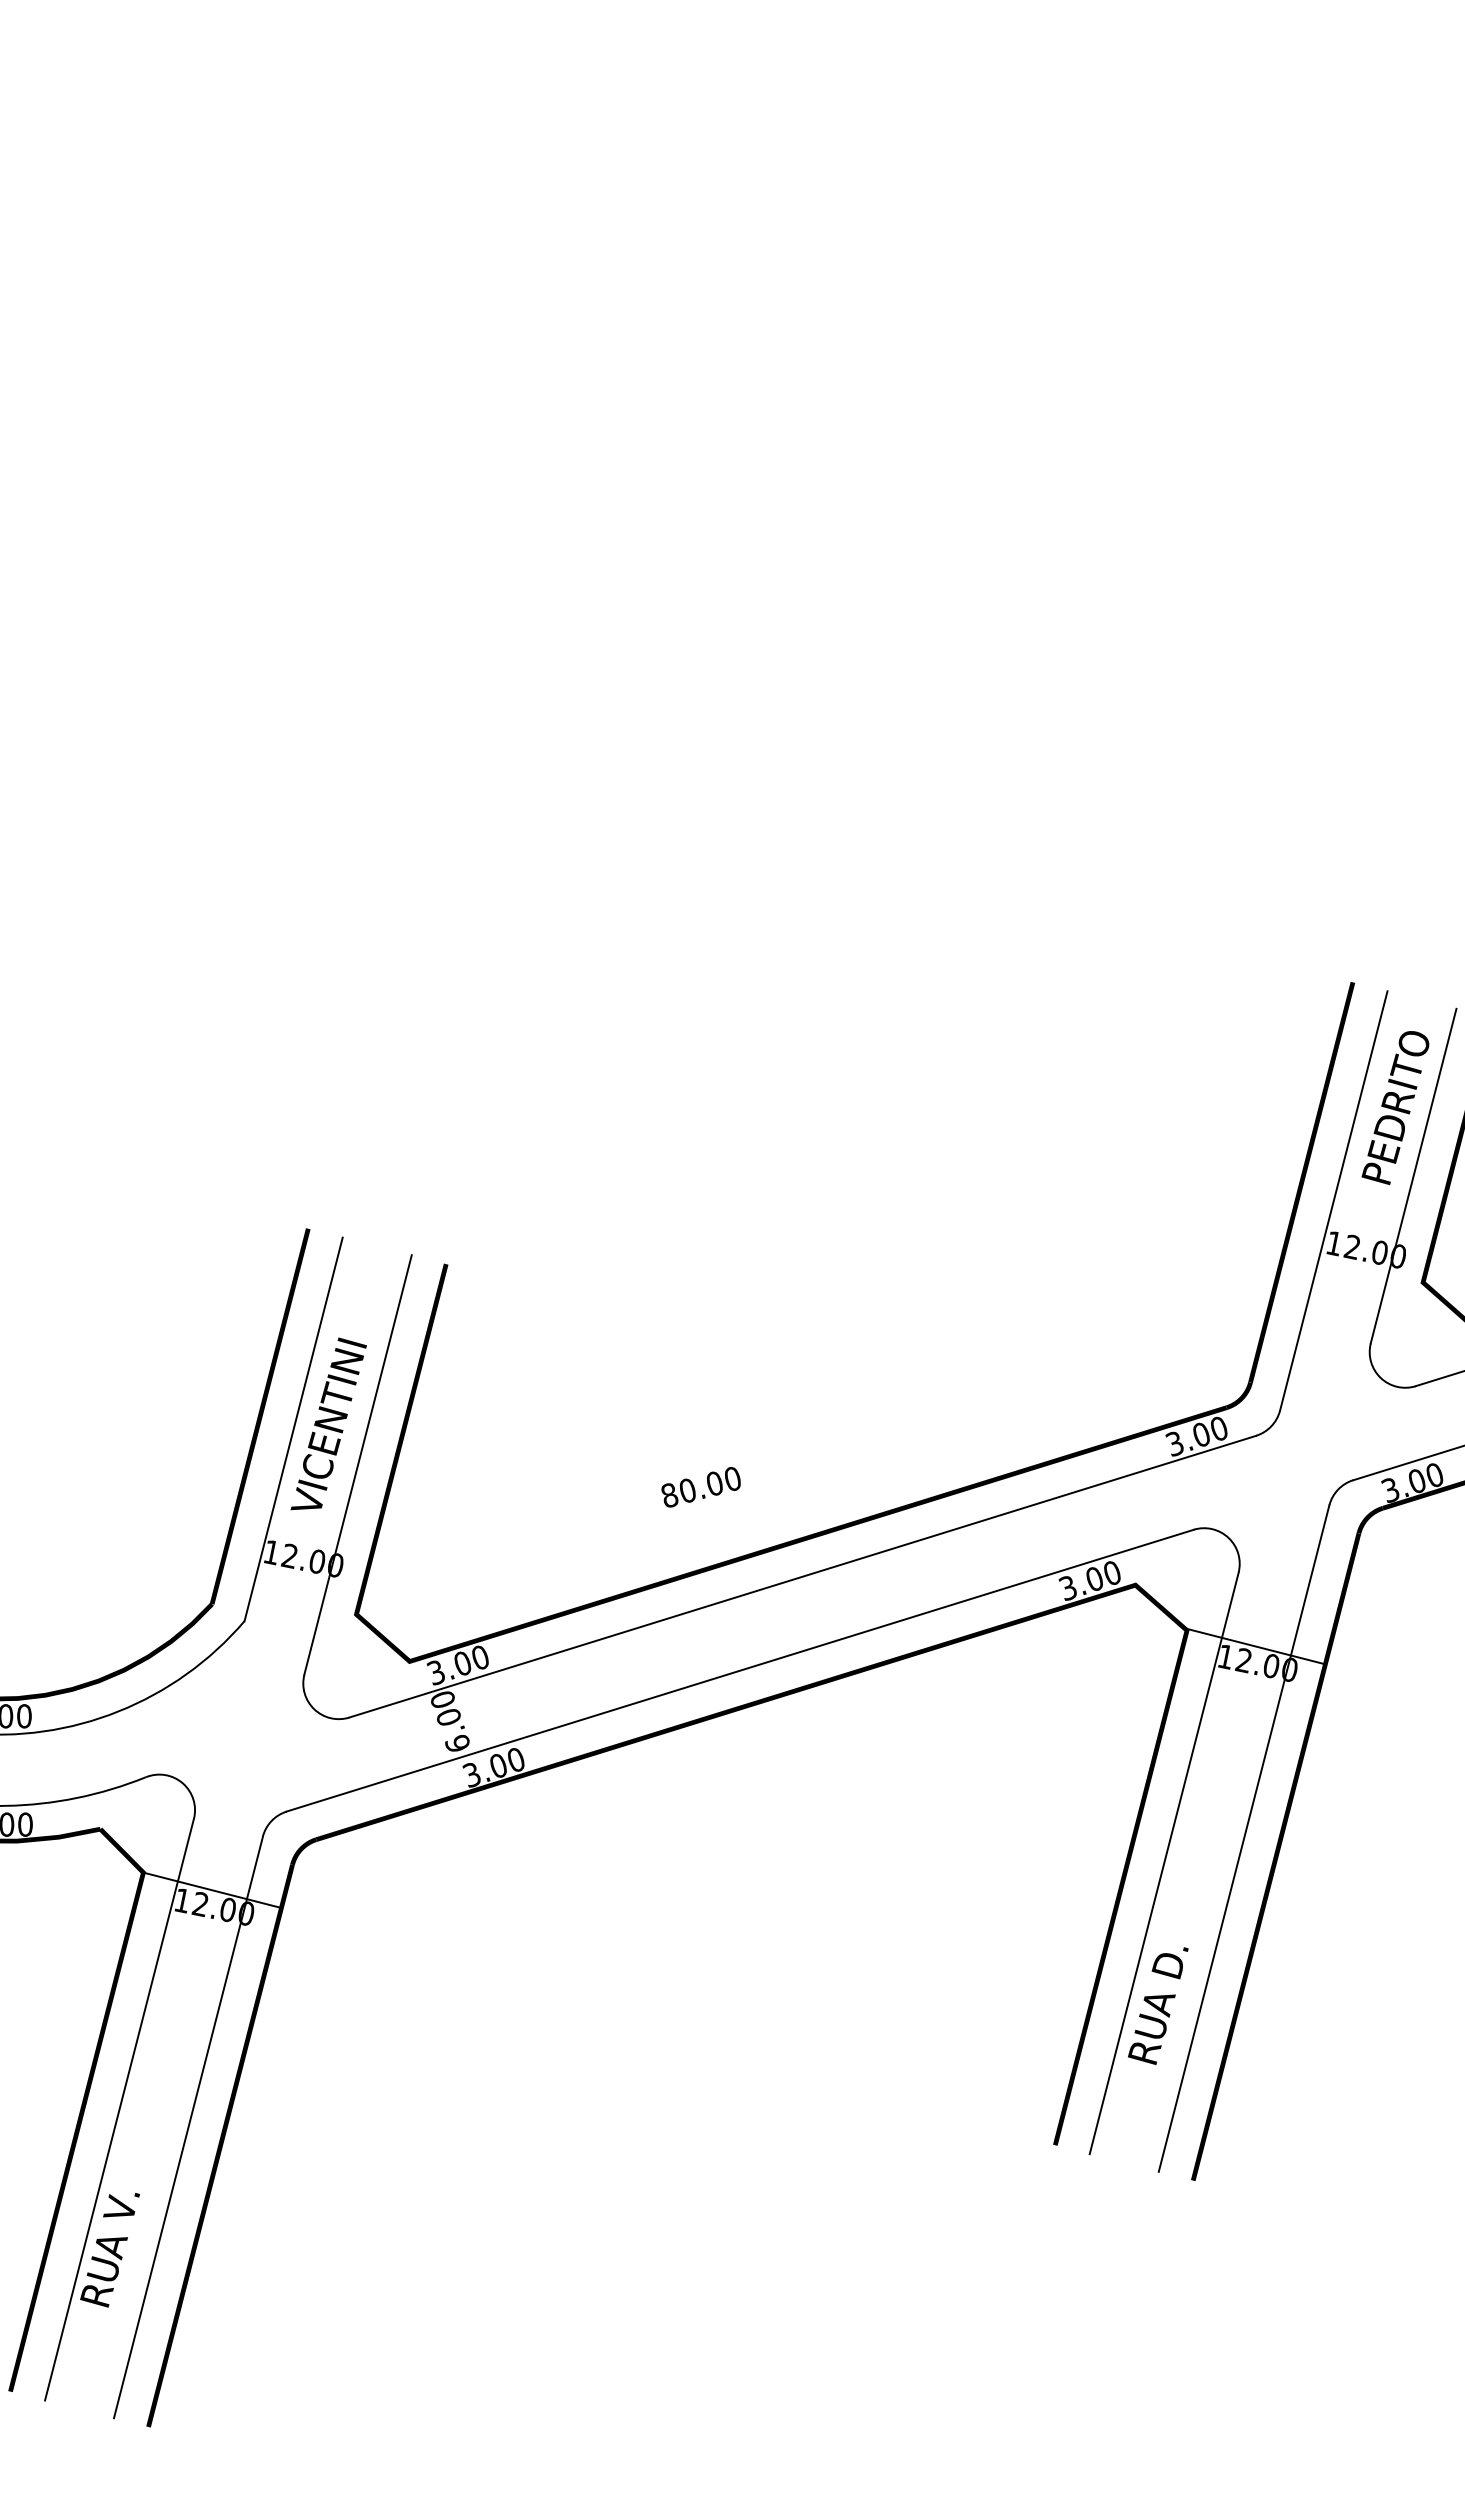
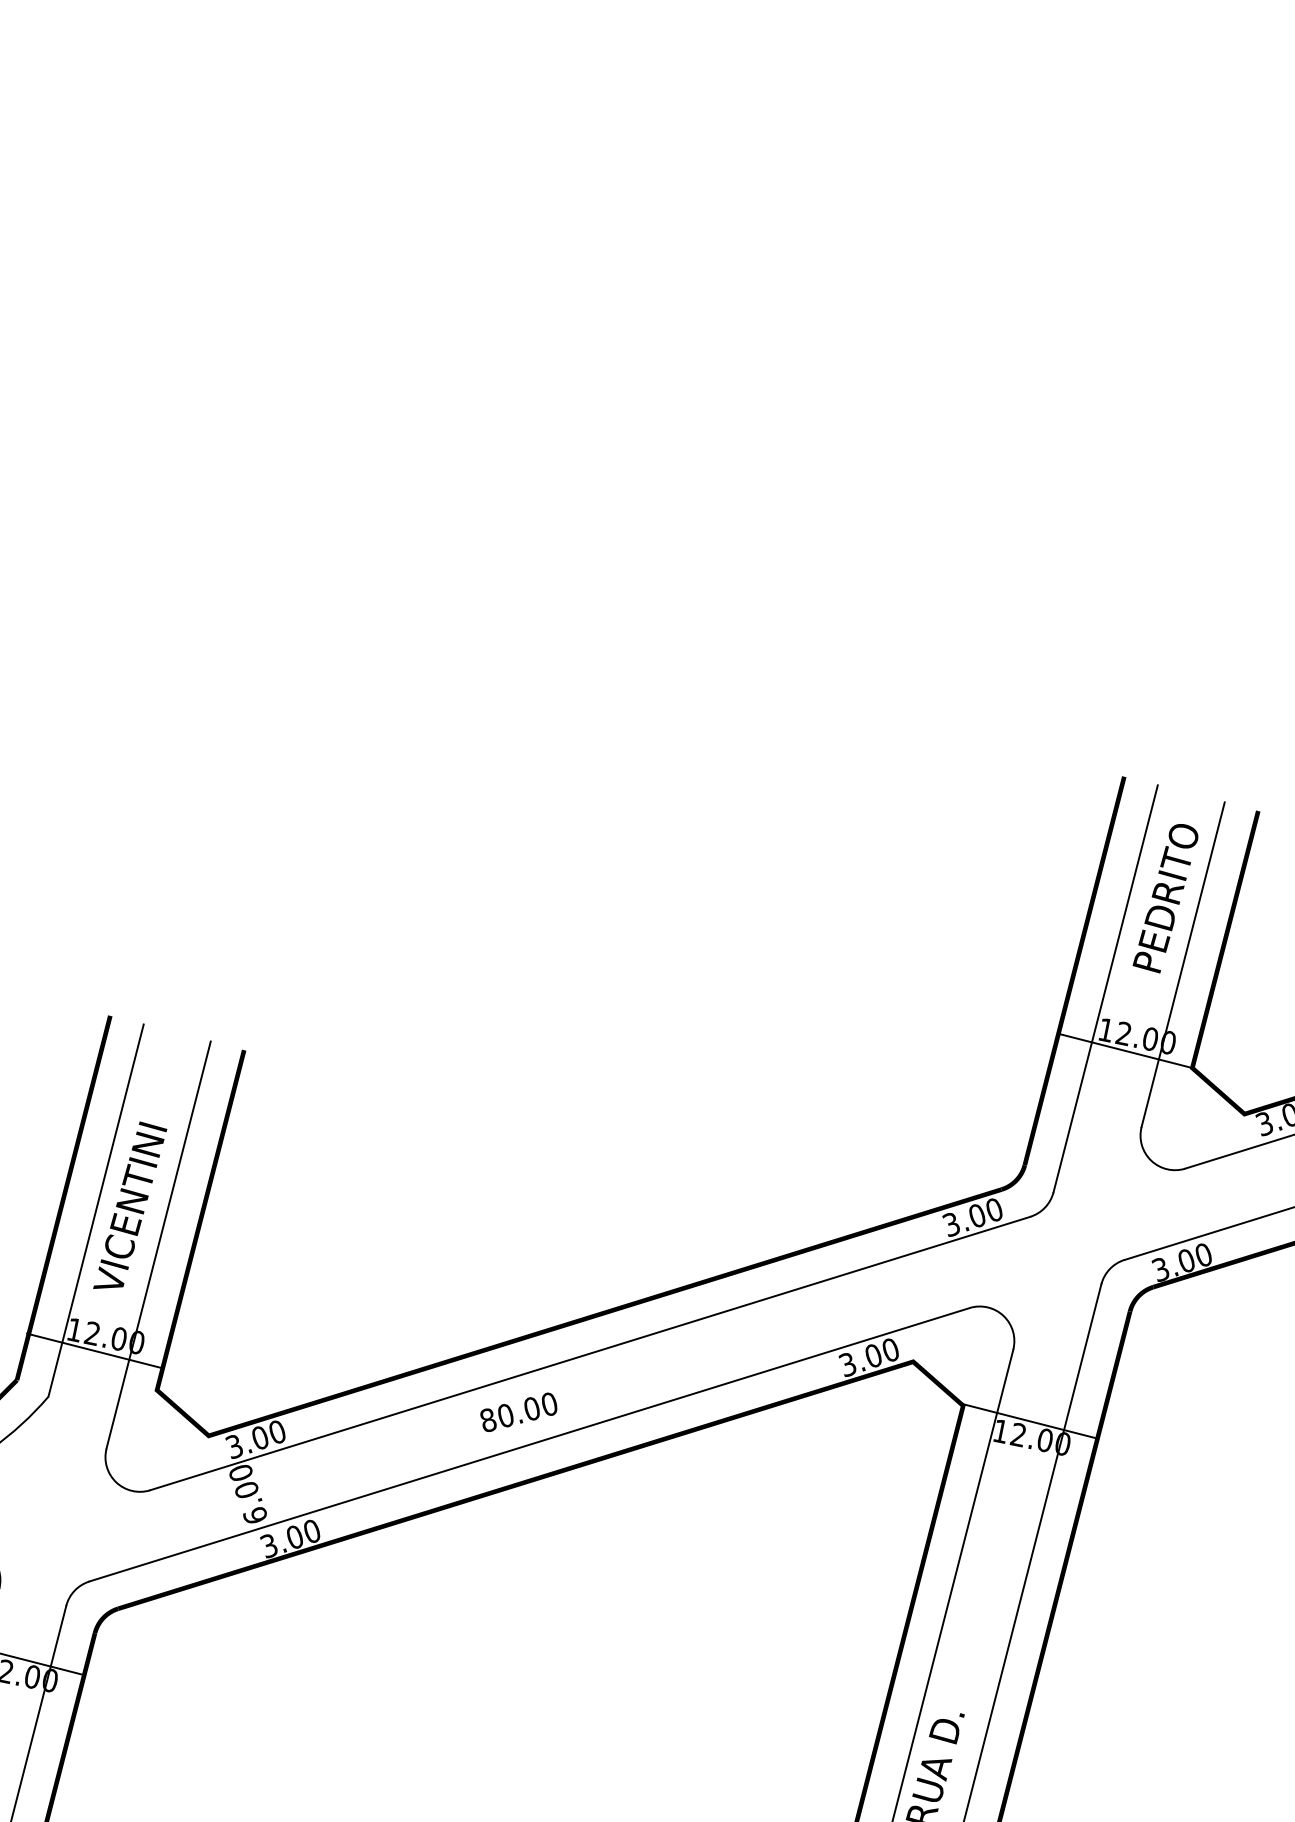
line: (1354, 1264) -> (1125, 1050), added
text: (700, 1487) -> (518, 1412), moved
line: (291, 1573) -> (94, 1350), added

